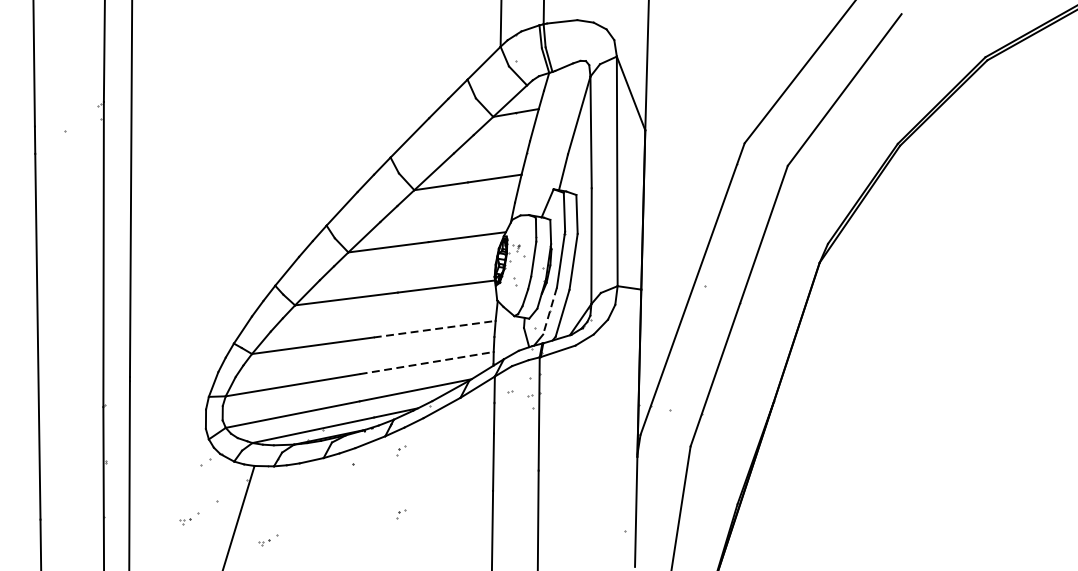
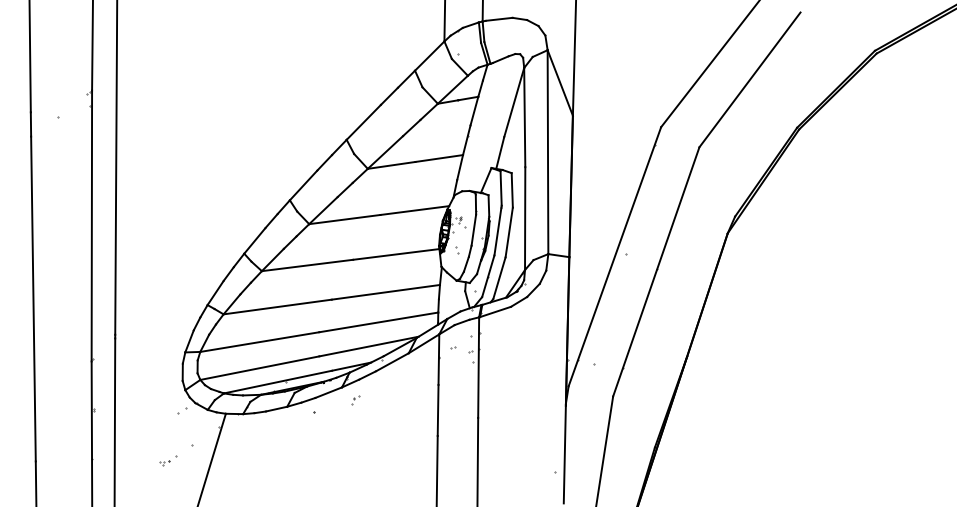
line: (550, 311) -> (488, 276), dashed -> solid
line: (434, 329) -> (385, 292), dashed -> solid
line: (427, 363) -> (379, 322), dashed -> solid
part: (400, 514) -> (355, 456), removed
part: (268, 539) -> (238, 479), removed

